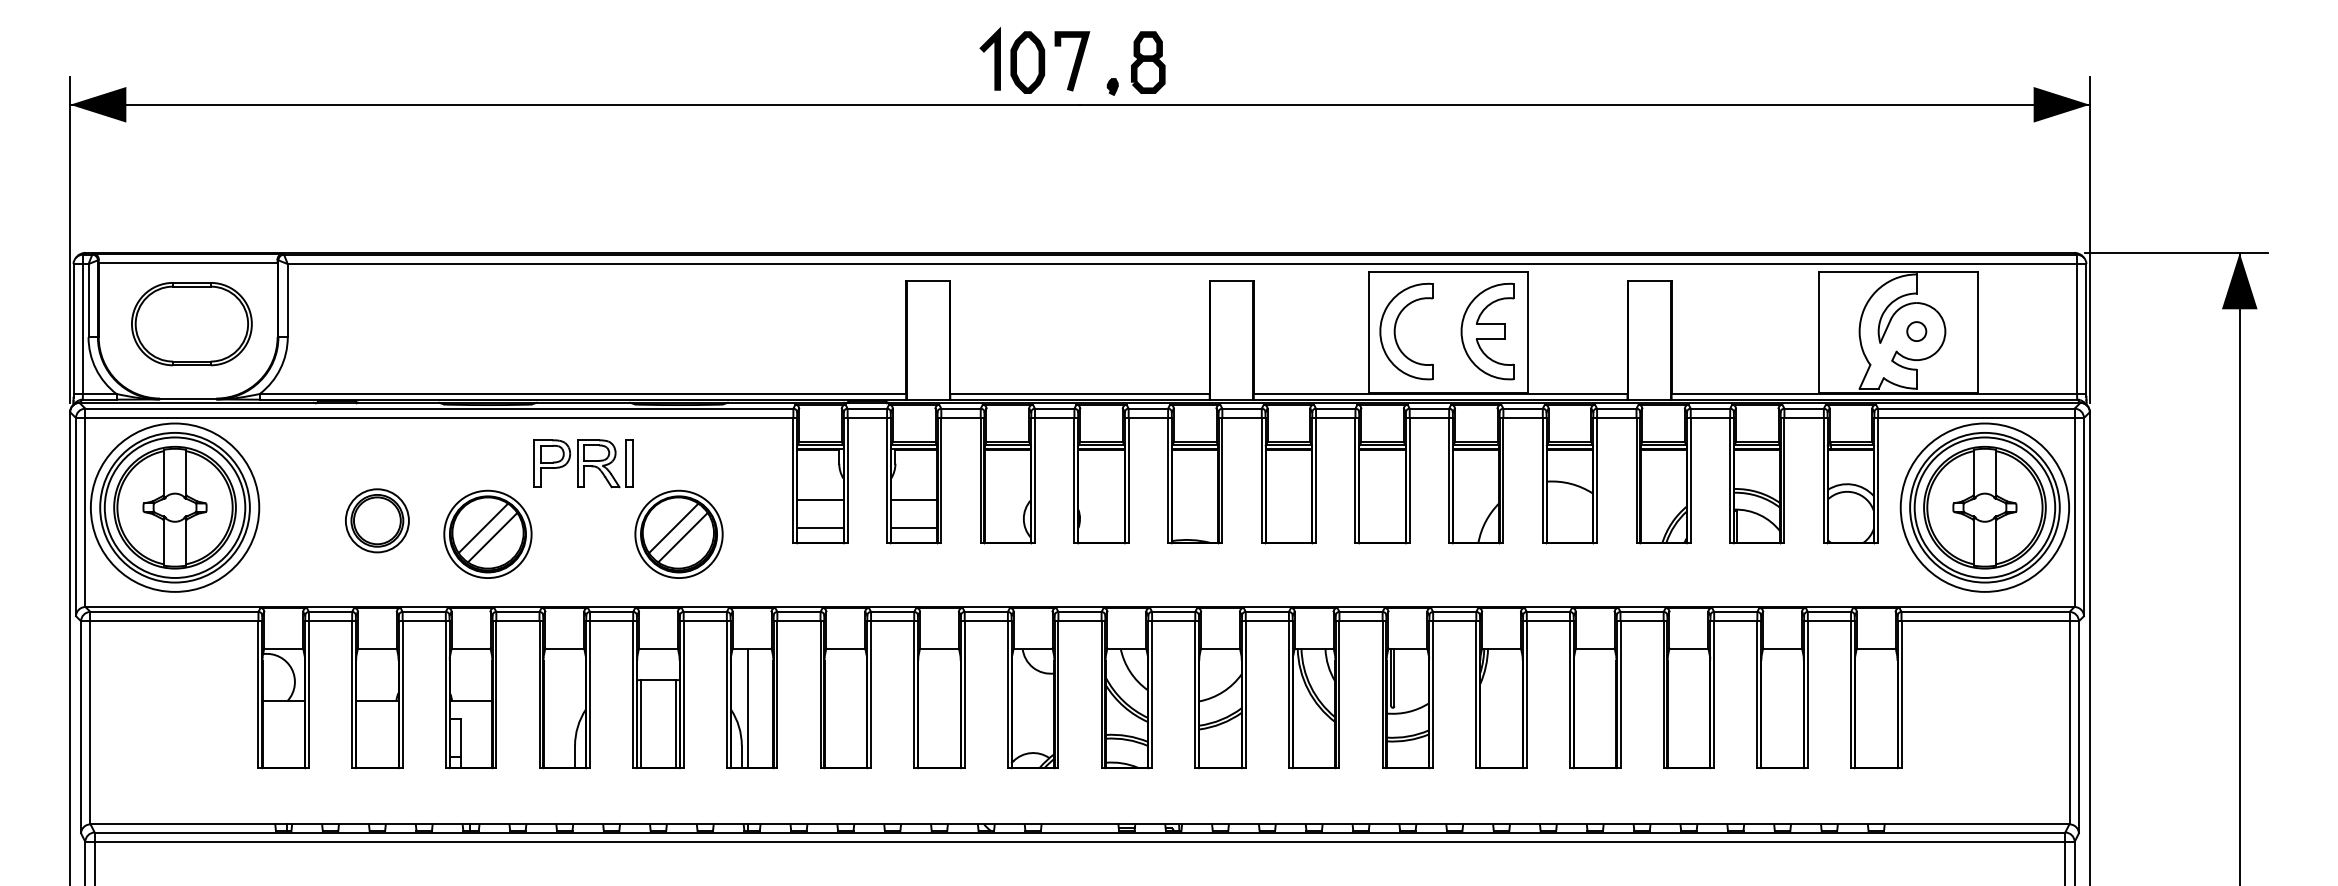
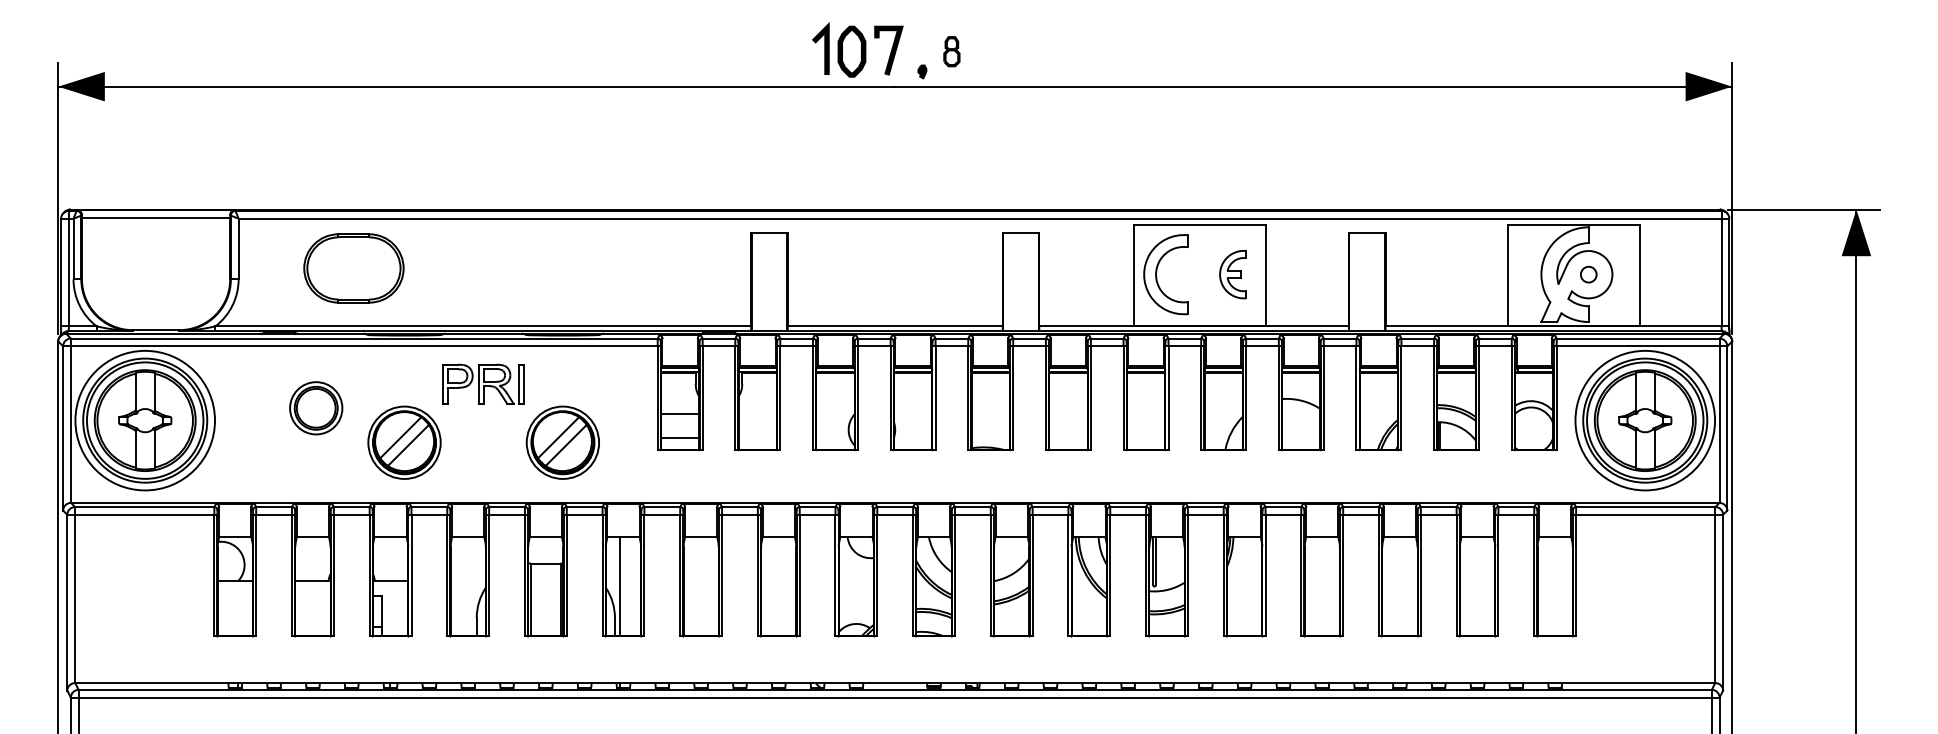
part: (1148, 62) -> (952, 51), size x0.6
part: (191, 324) -> (353, 268), moved
part: (1487, 331) -> (1232, 274), size x0.6
line: (914, 500) -> (758, 414), removed
part: (377, 520) -> (316, 408), moved
line: (914, 528) -> (758, 437), removed

